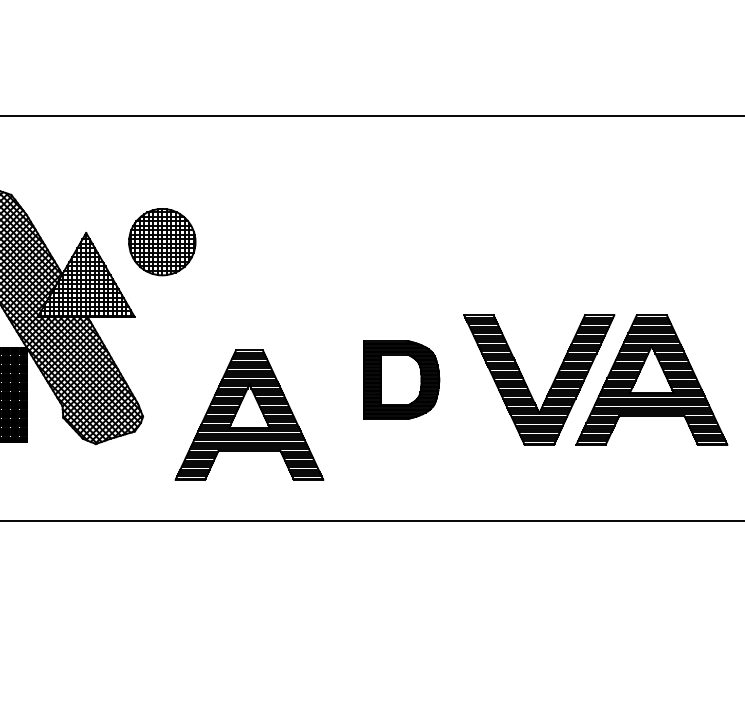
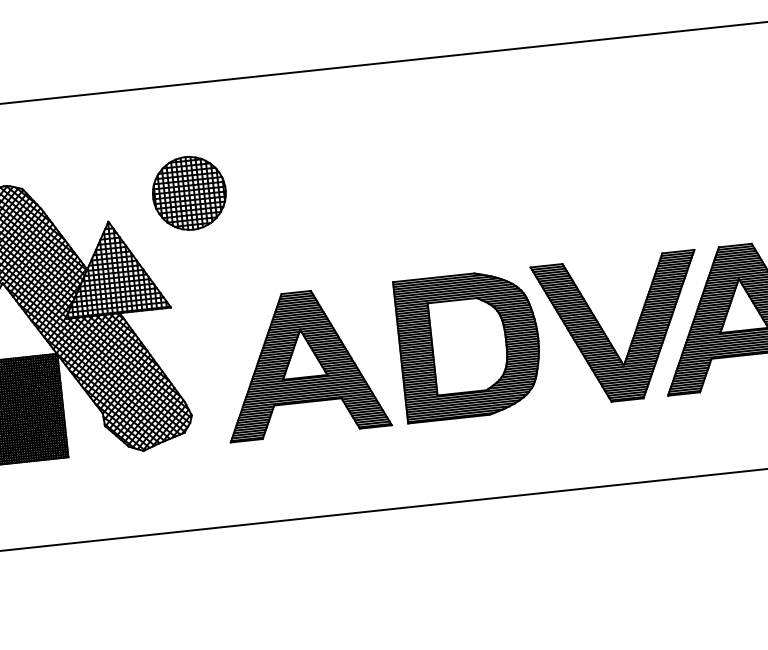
part: (162, 242) -> (189, 193), moved
part: (401, 379) -> (469, 344), size x1.67
part: (249, 414) -> (303, 362), moved

